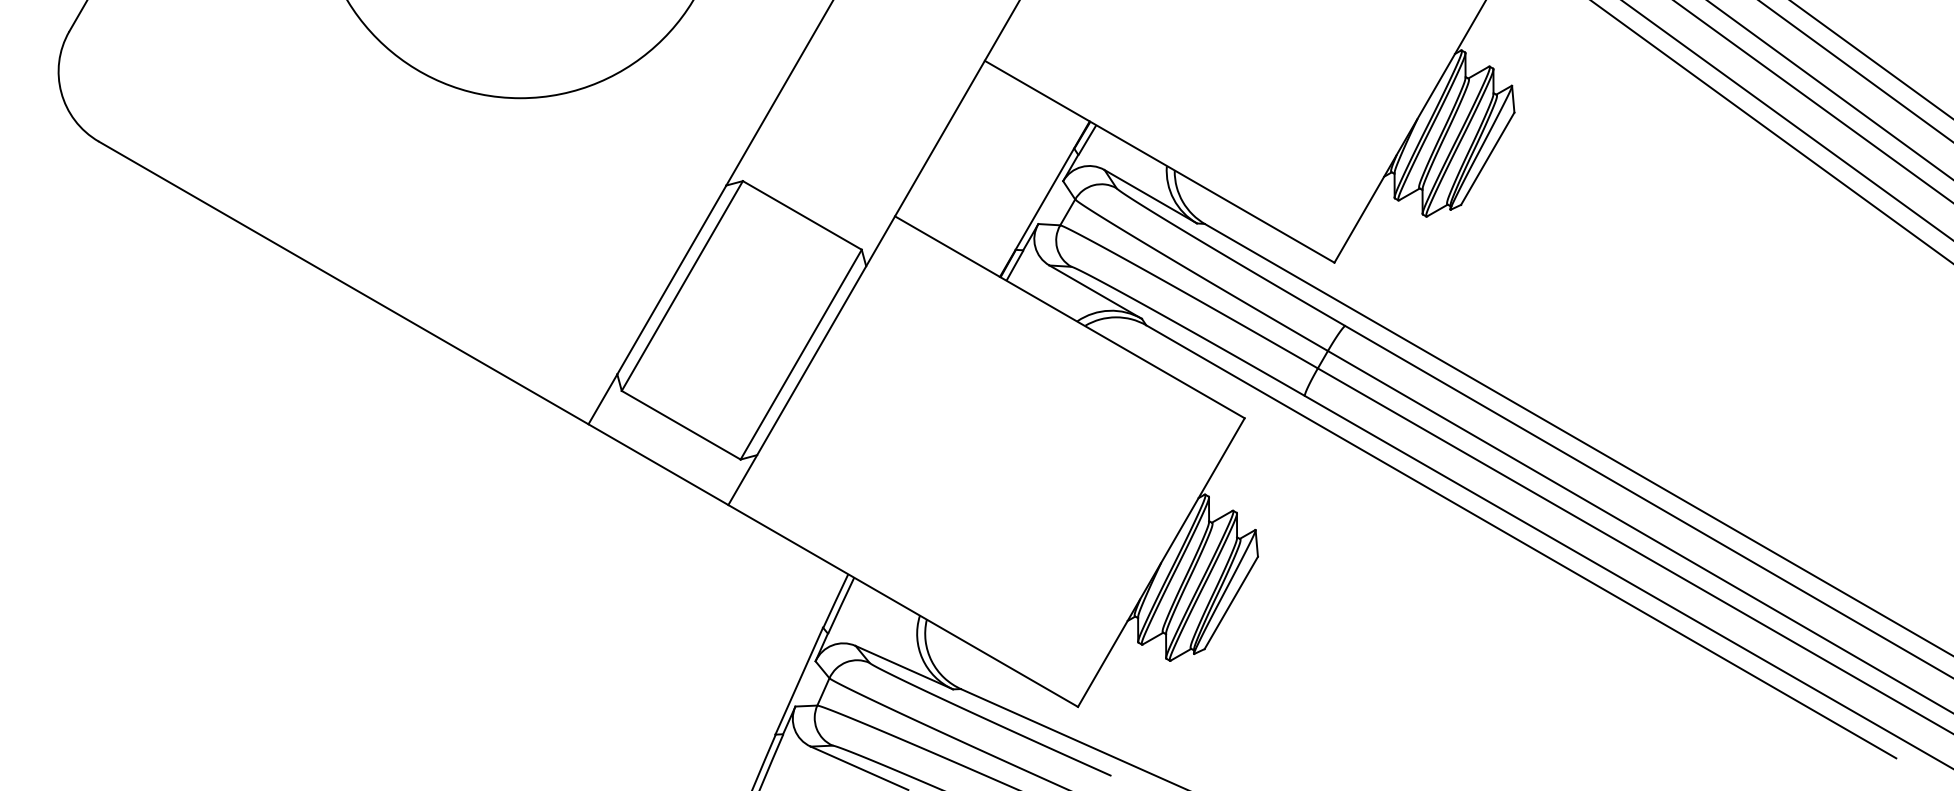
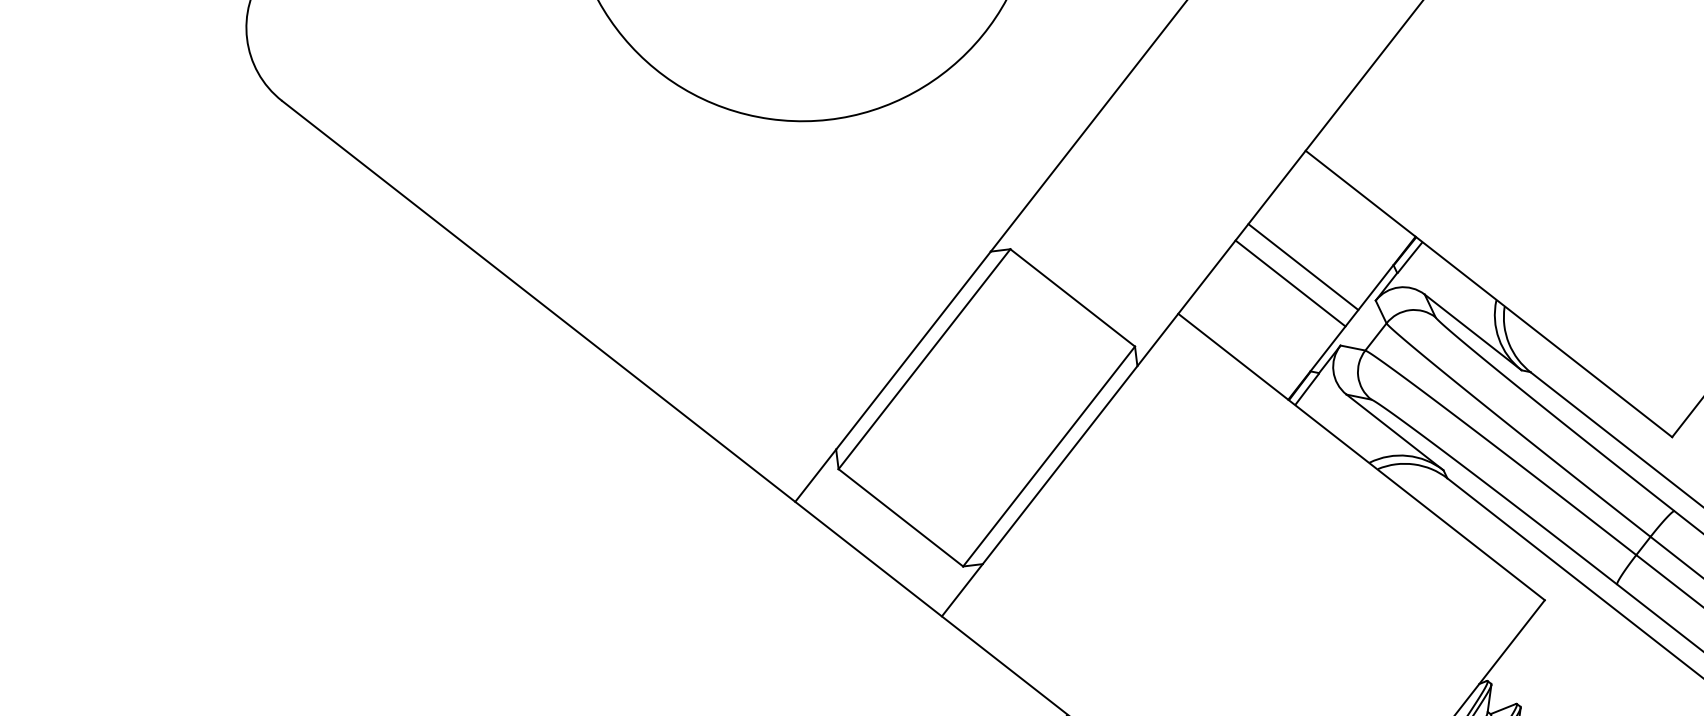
line: (996, 160) -> (1303, 266), added
line: (987, 176) -> (1290, 283), added

